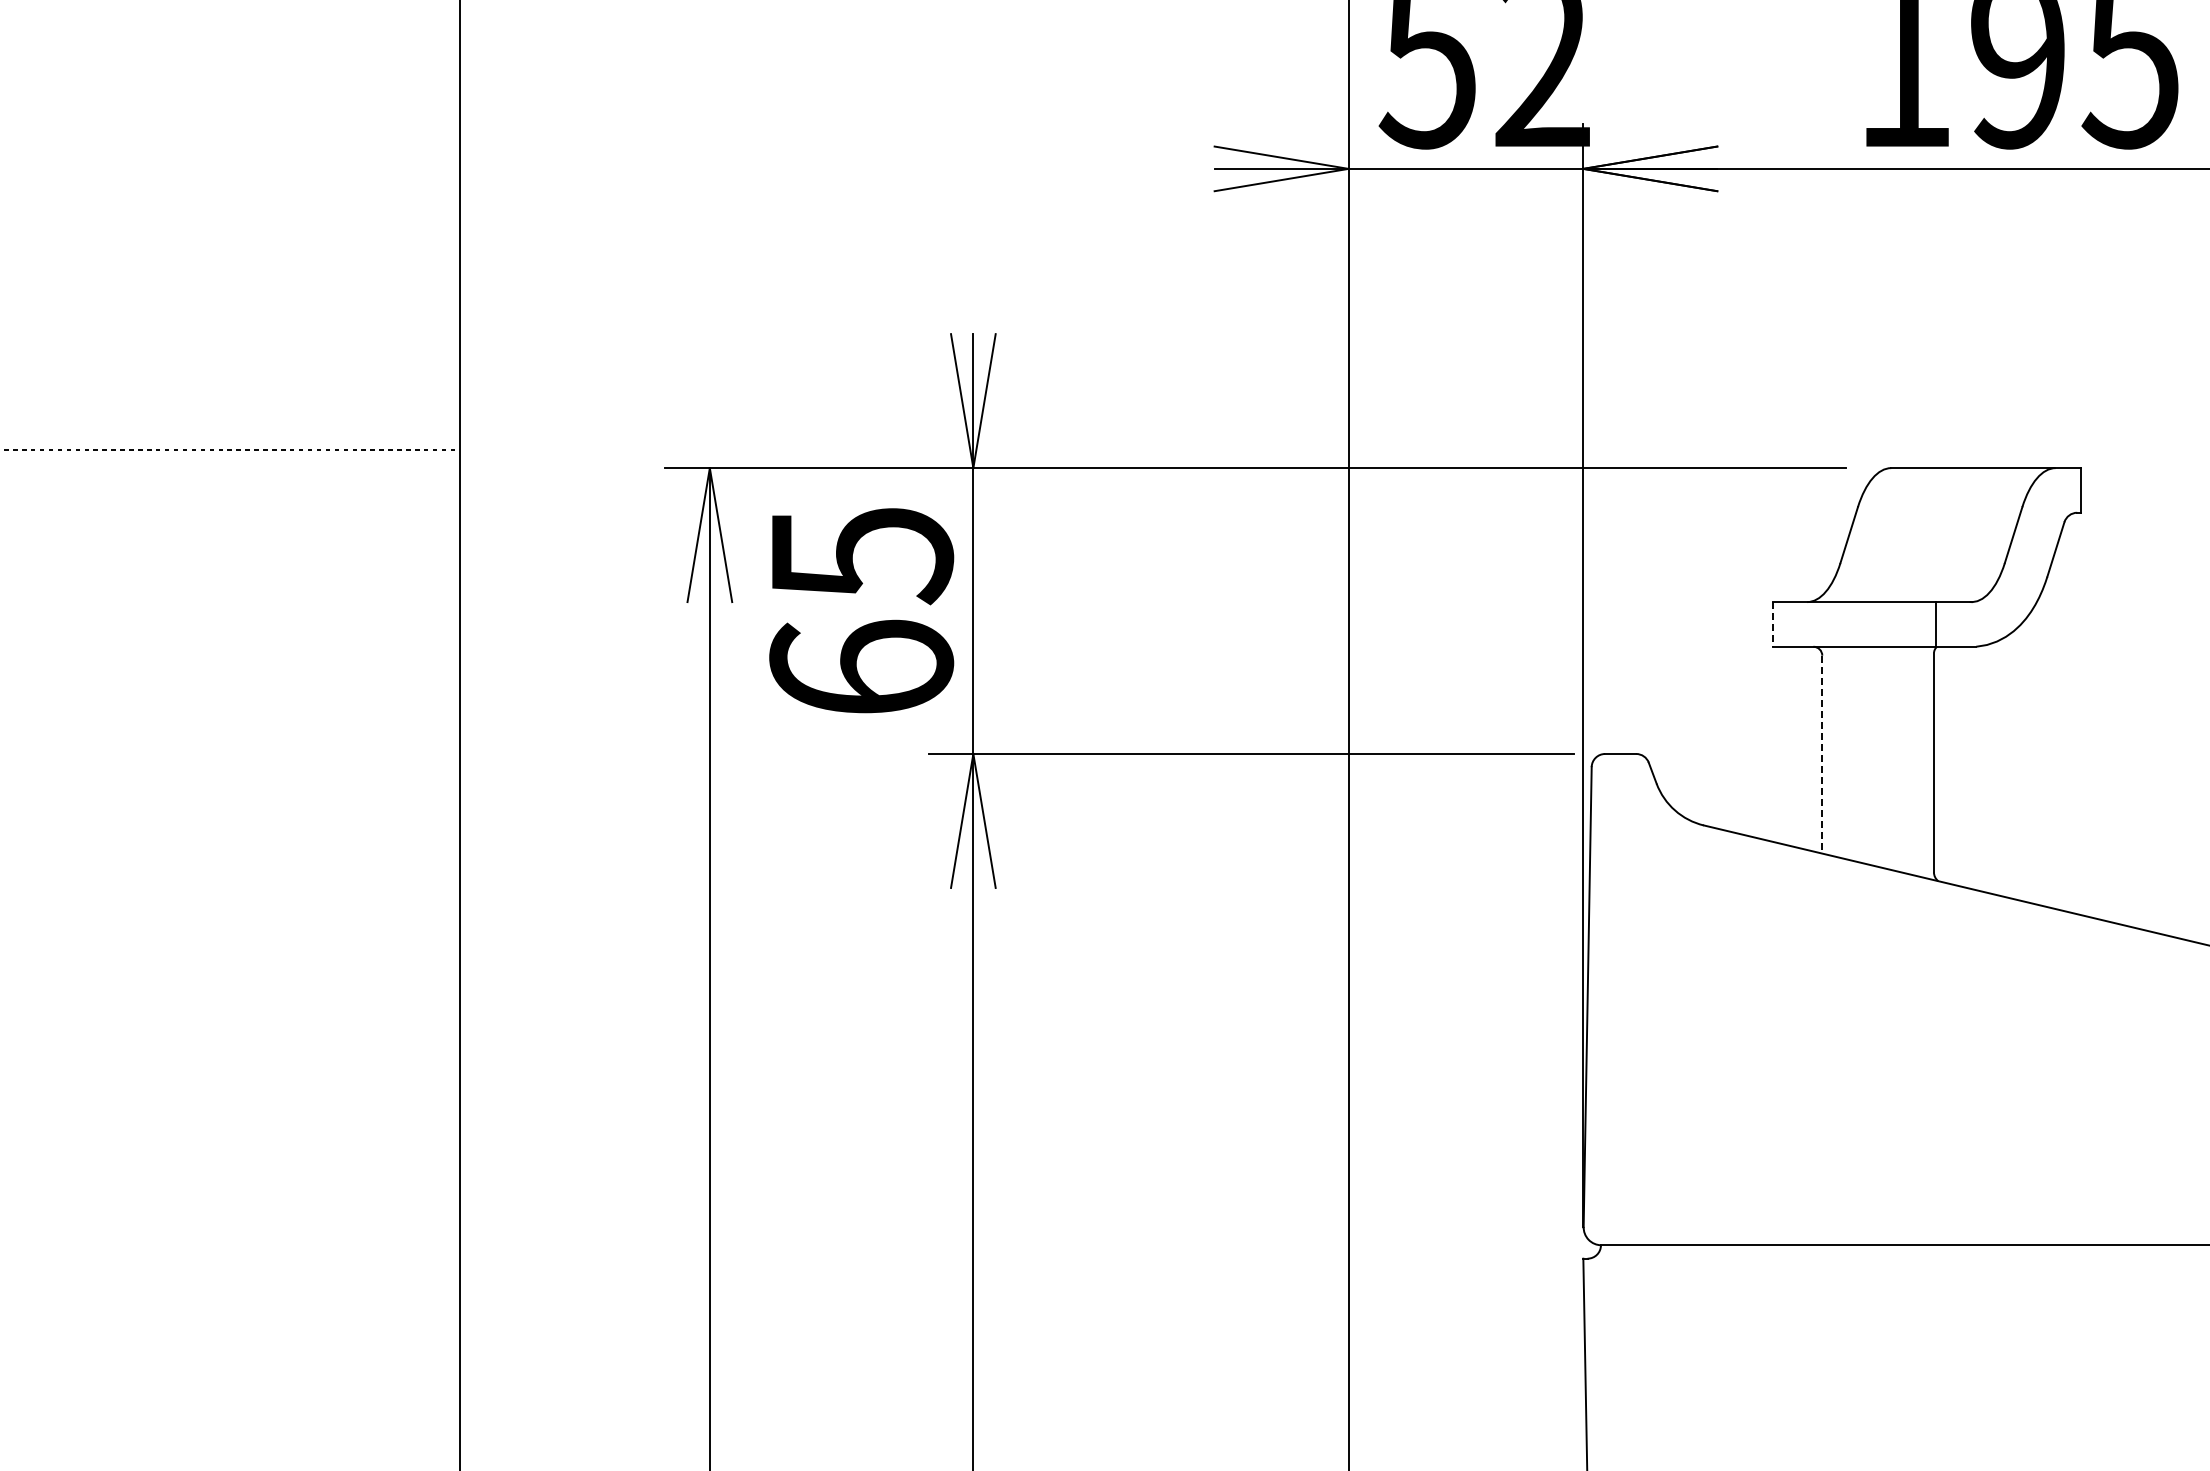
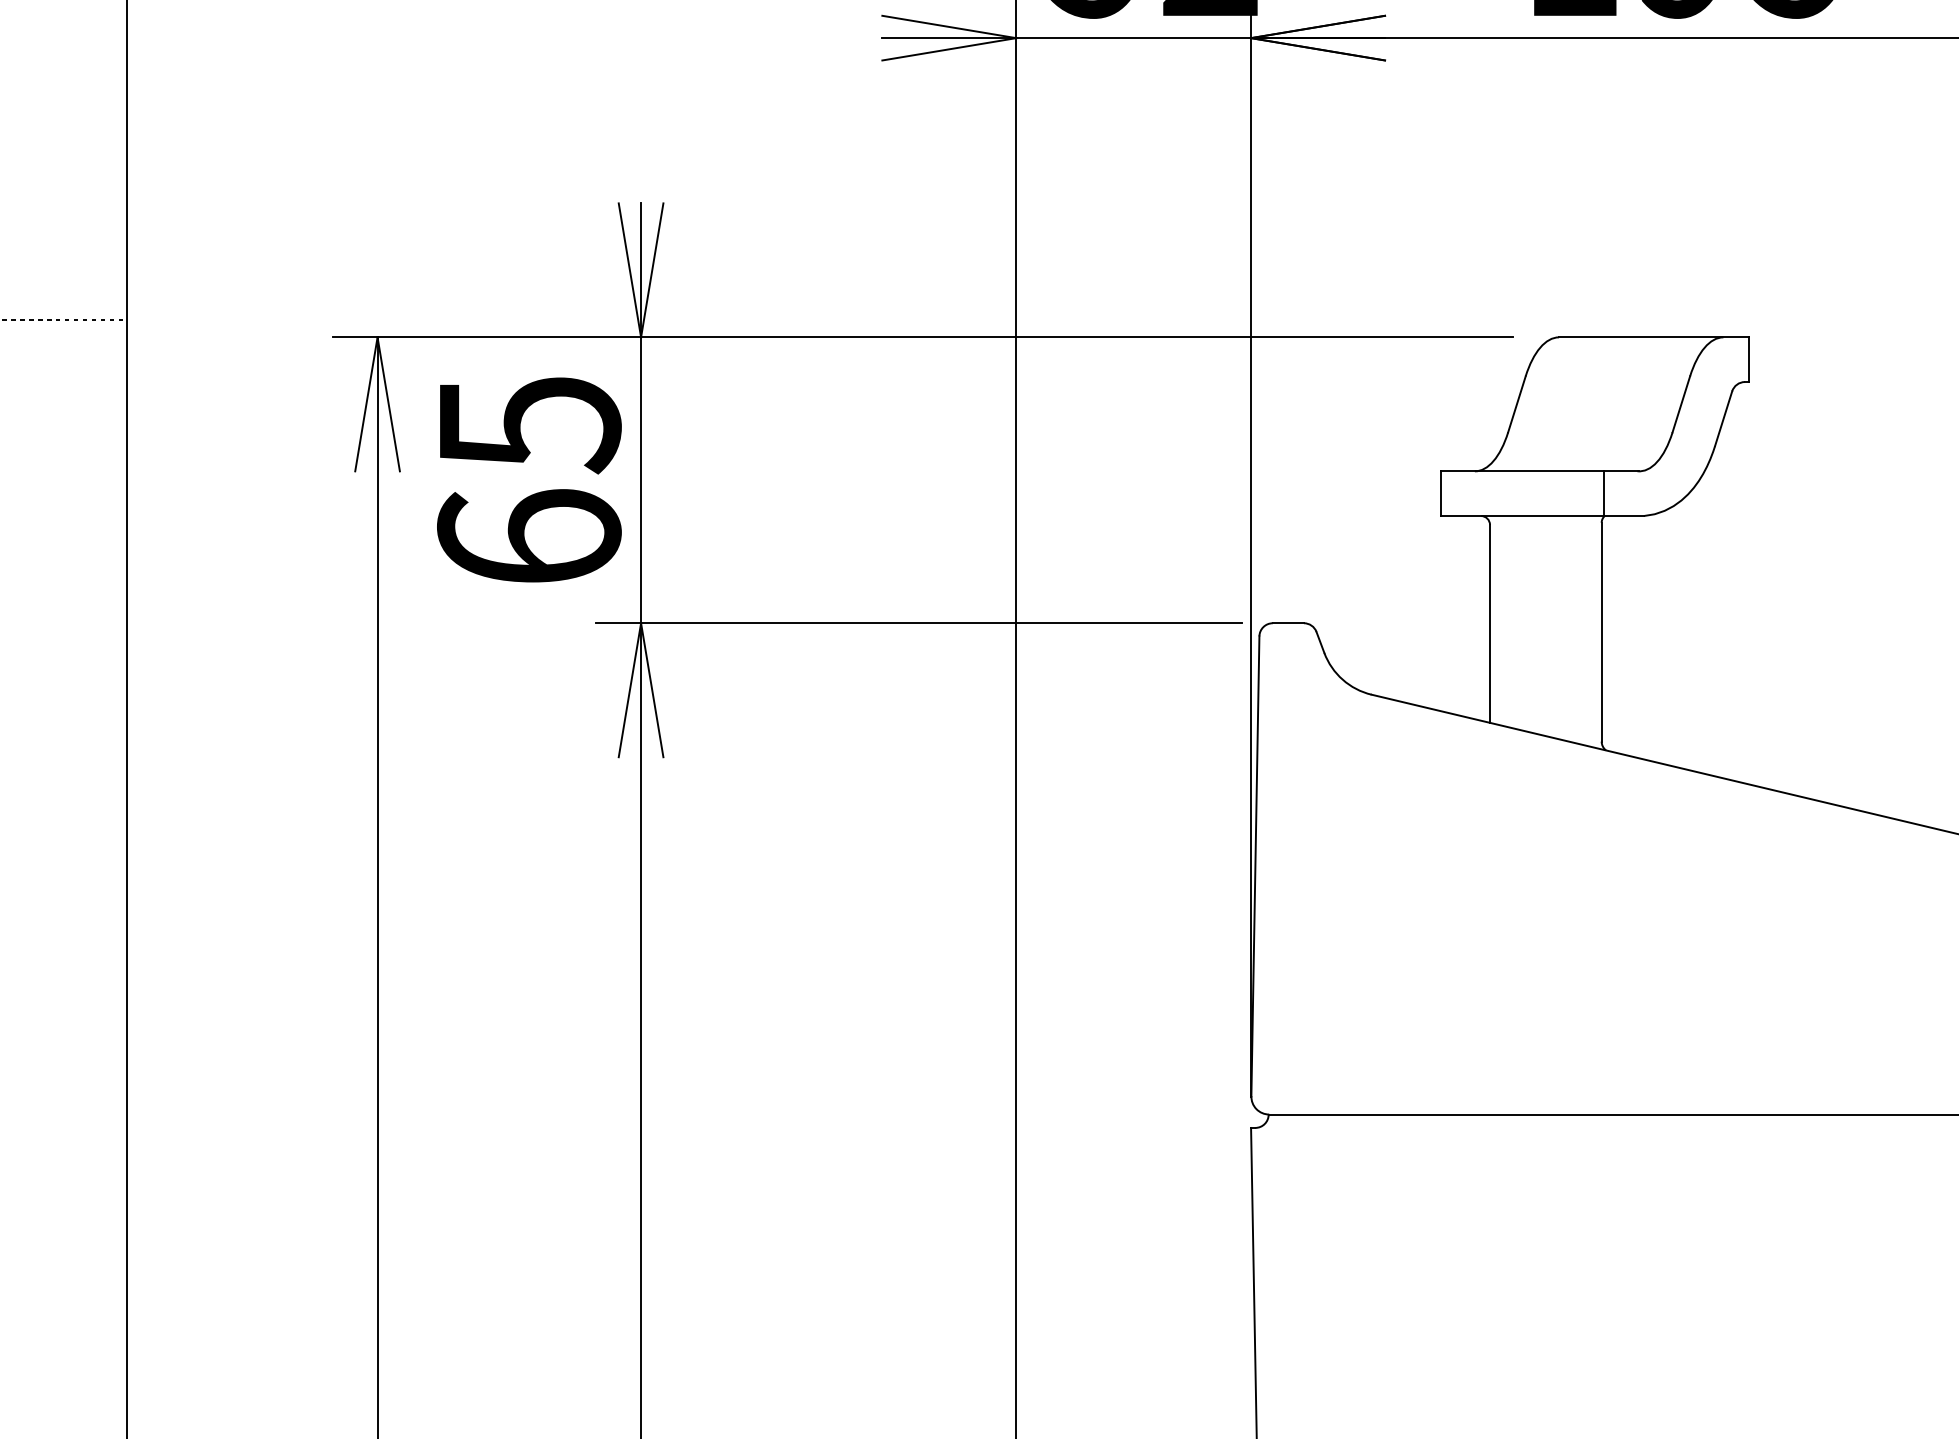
line: (1772, 624) -> (1440, 493), dashed -> solid
line: (1822, 754) -> (1490, 623), dashed -> solid

